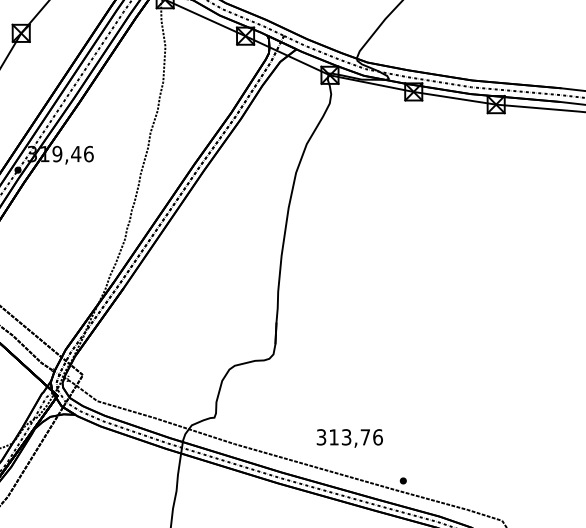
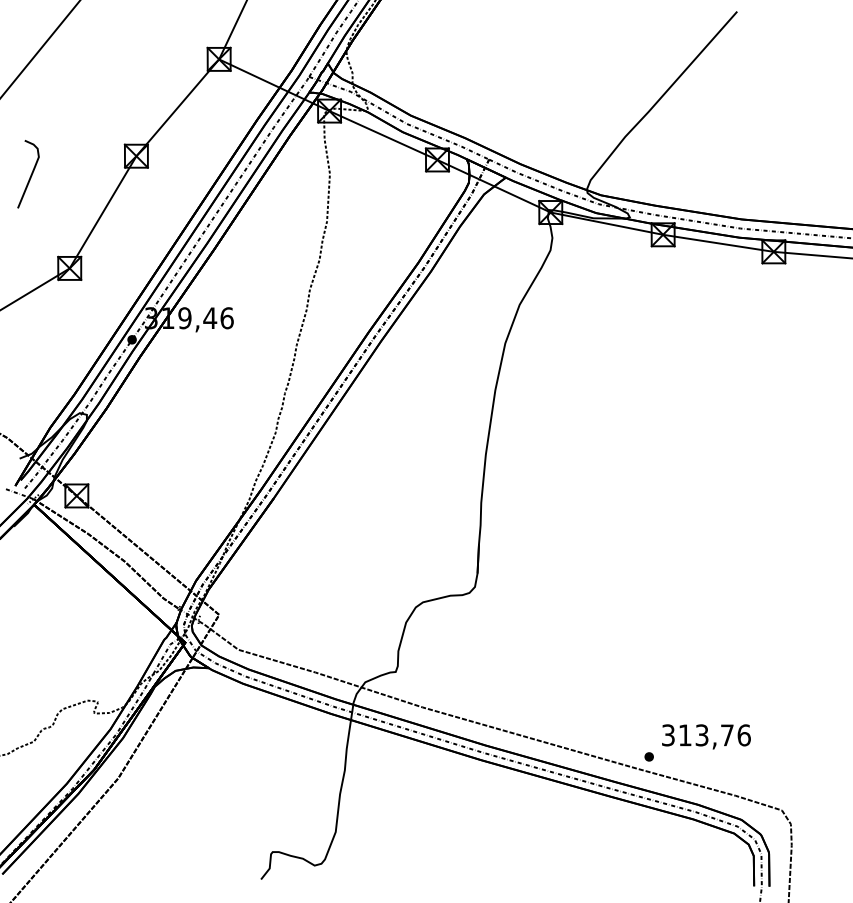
text: (349, 438) -> (706, 736), moved

